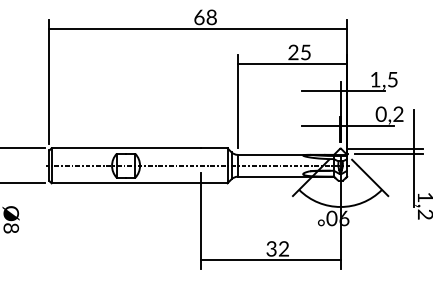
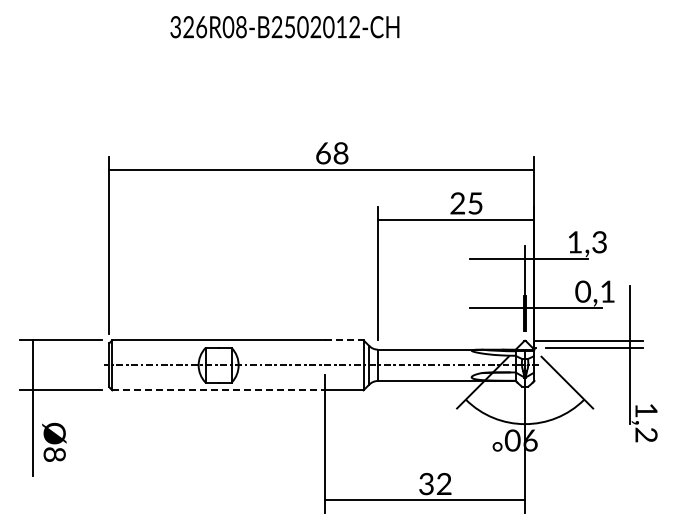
text: (392, 79) -> (599, 242), 1,5 -> 1,3
text: (398, 114) -> (607, 291), 0,2 -> 0,1
line: (214, 148) -> (344, 340), solid -> dashed
line: (126, 183) -> (219, 390), solid -> dashed

